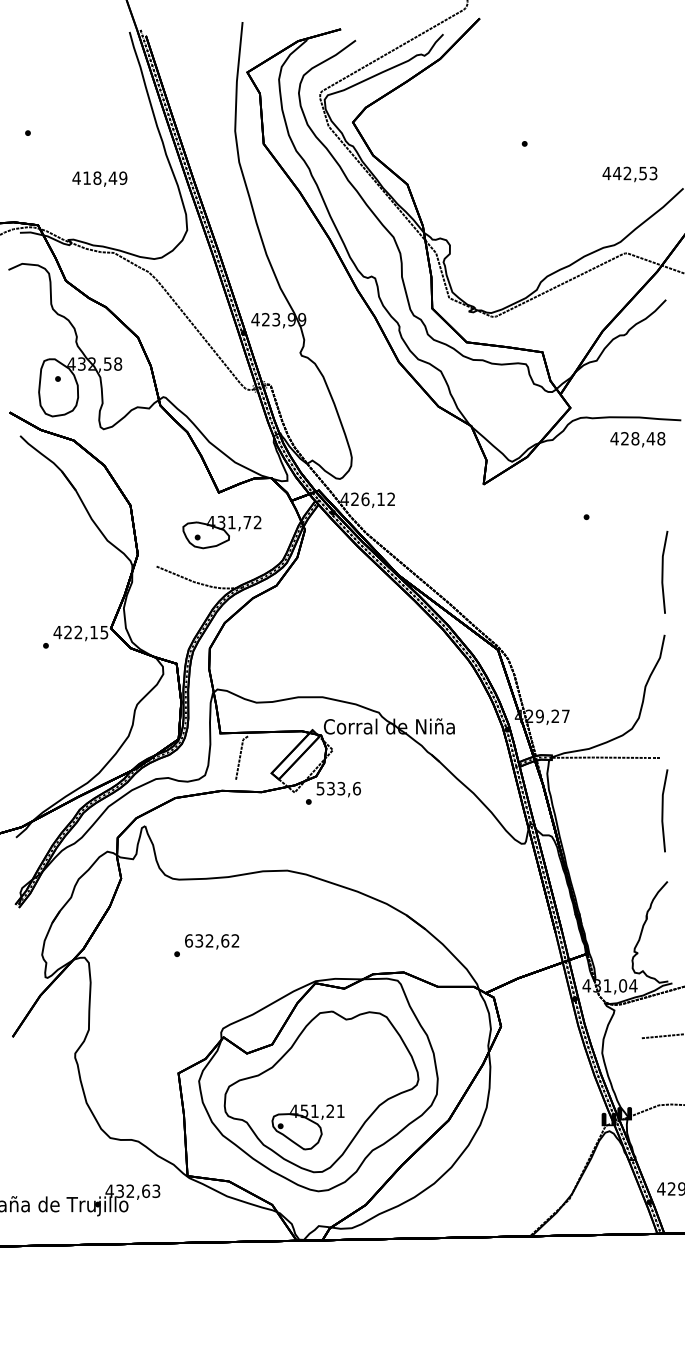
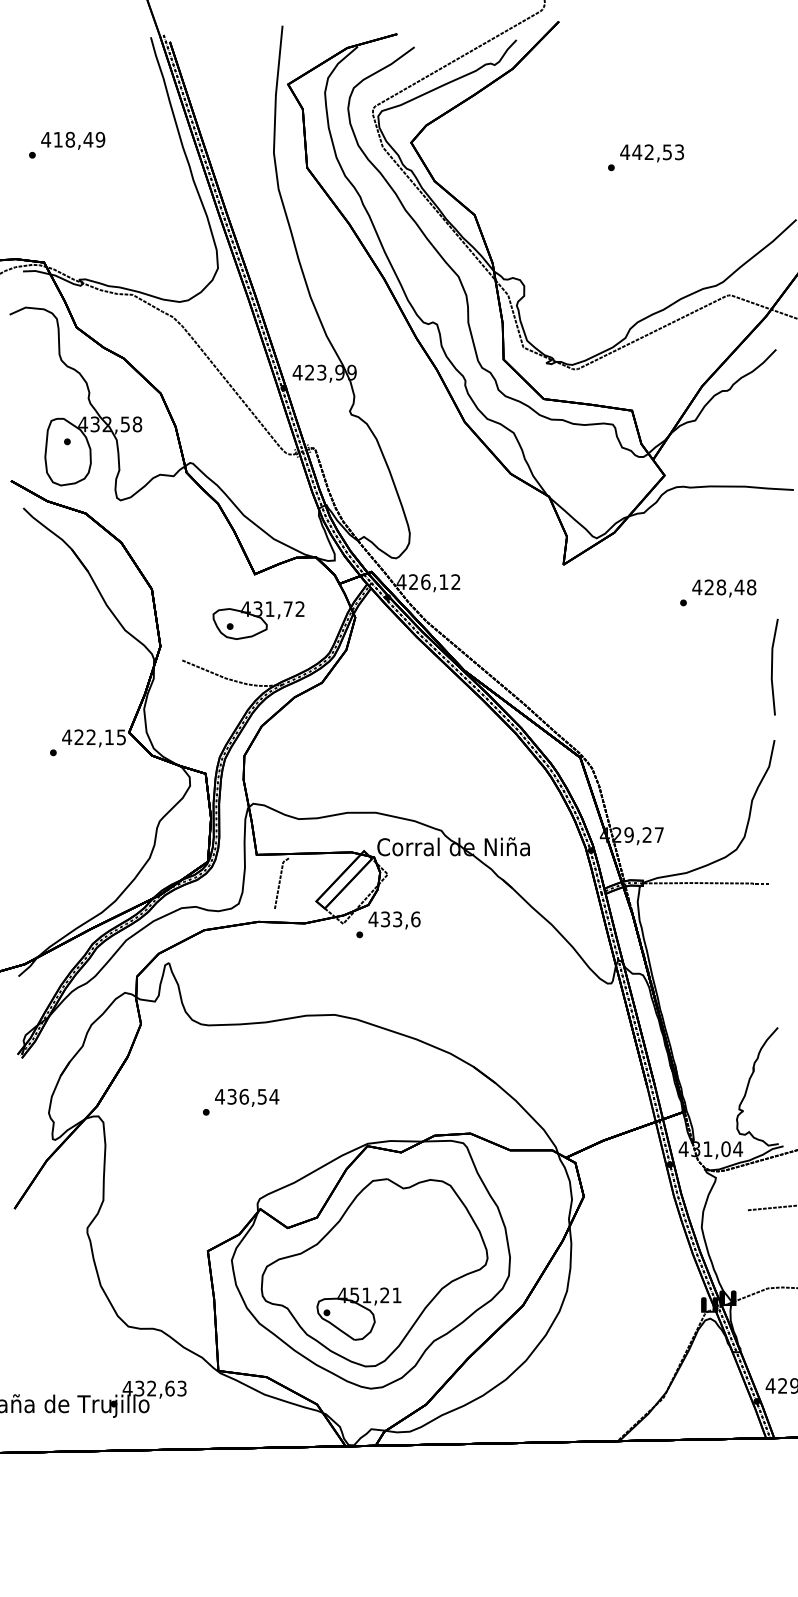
text: (629, 174) -> (651, 153), moved
text: (100, 178) -> (73, 140), moved
text: (638, 439) -> (724, 588), moved
text: (320, 788) -> (373, 919), 533,6 -> 433,6
line: (662, 810) -> (772, 944), removed
text: (212, 940) -> (247, 1096), 632,62 -> 436,54

